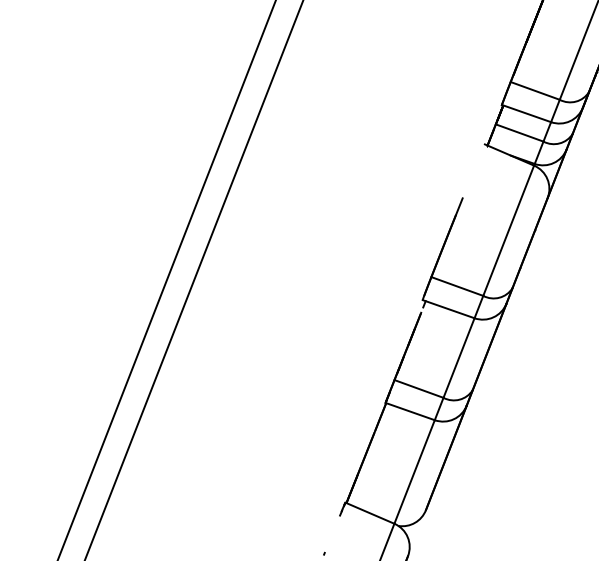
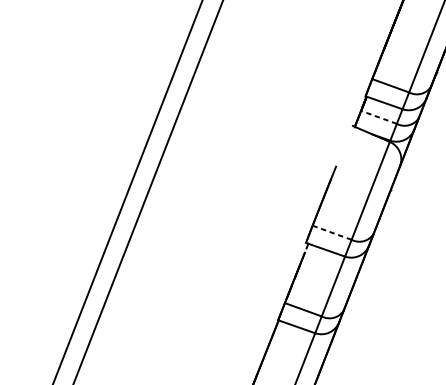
line: (519, 132) -> (378, 117), solid -> dashed
line: (457, 286) -> (332, 232), solid -> dashed

